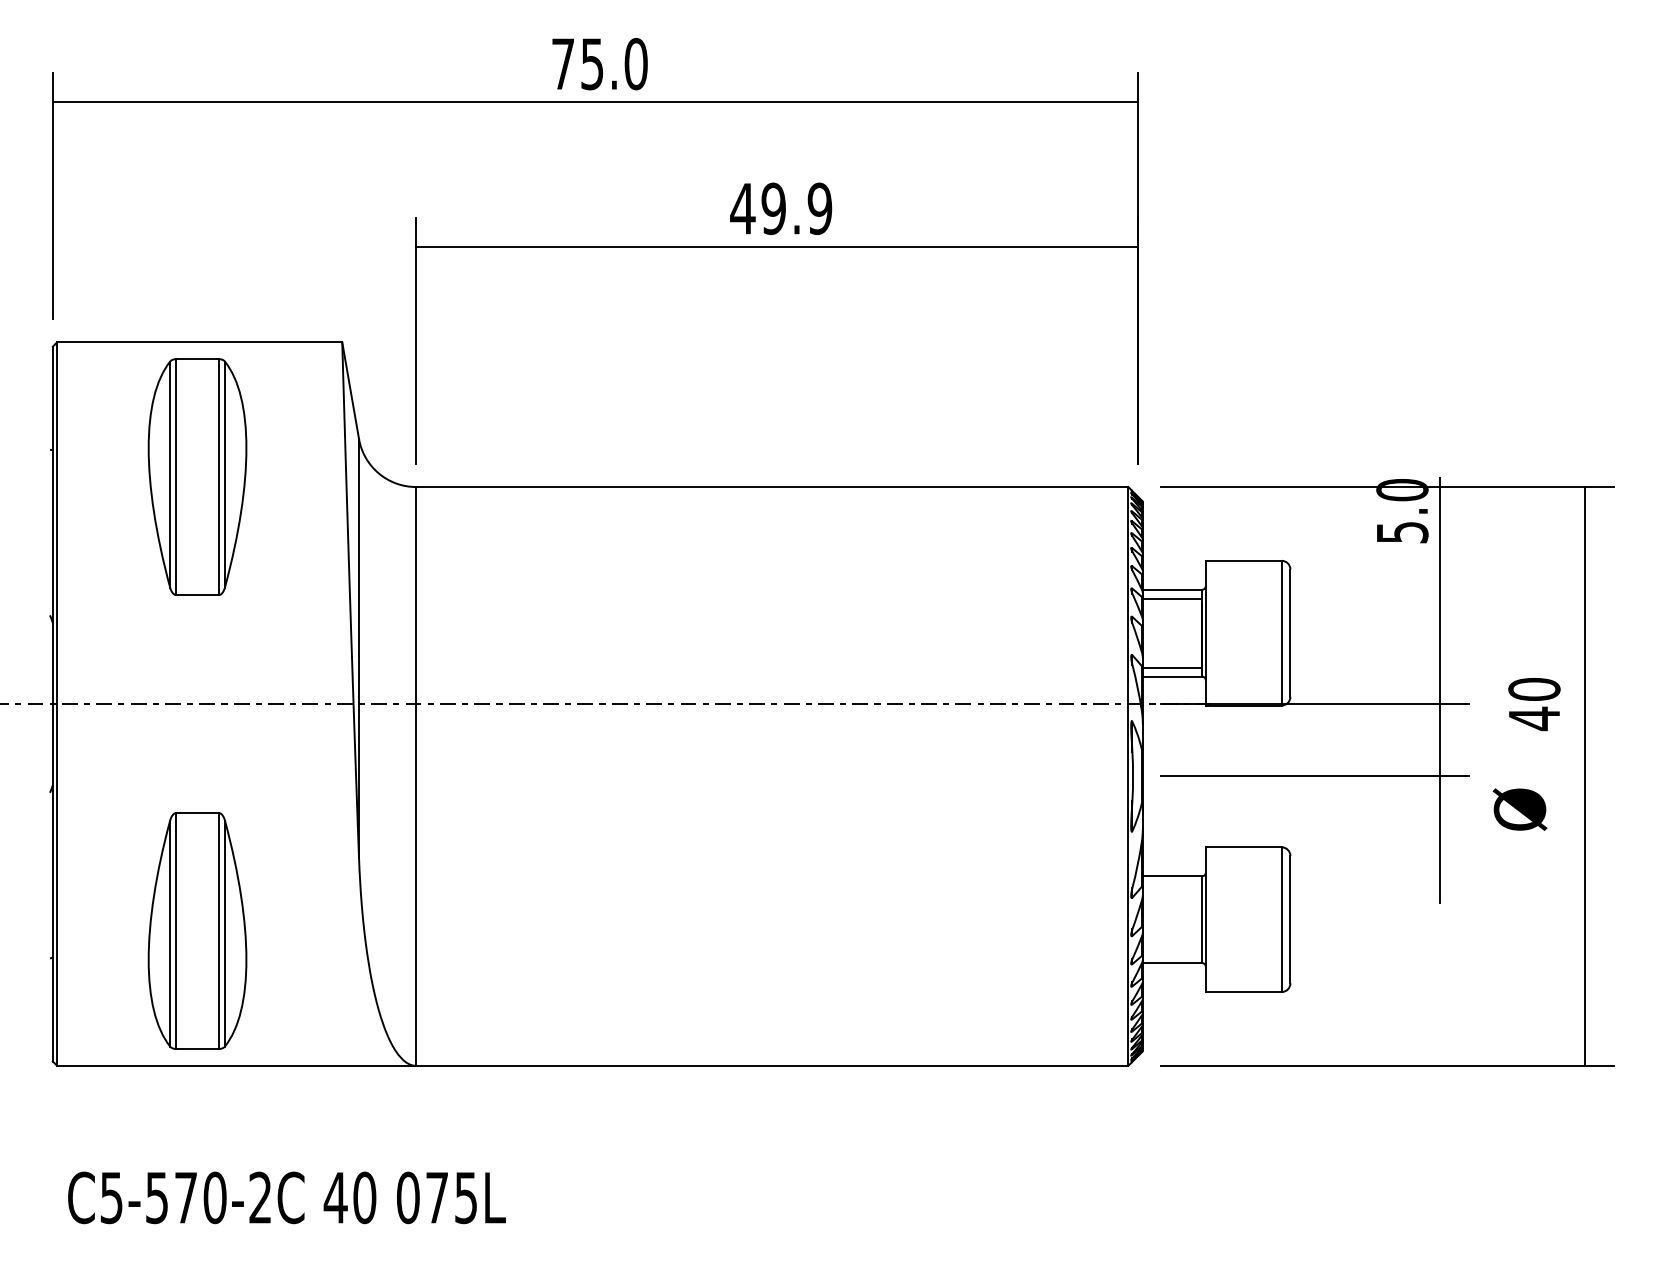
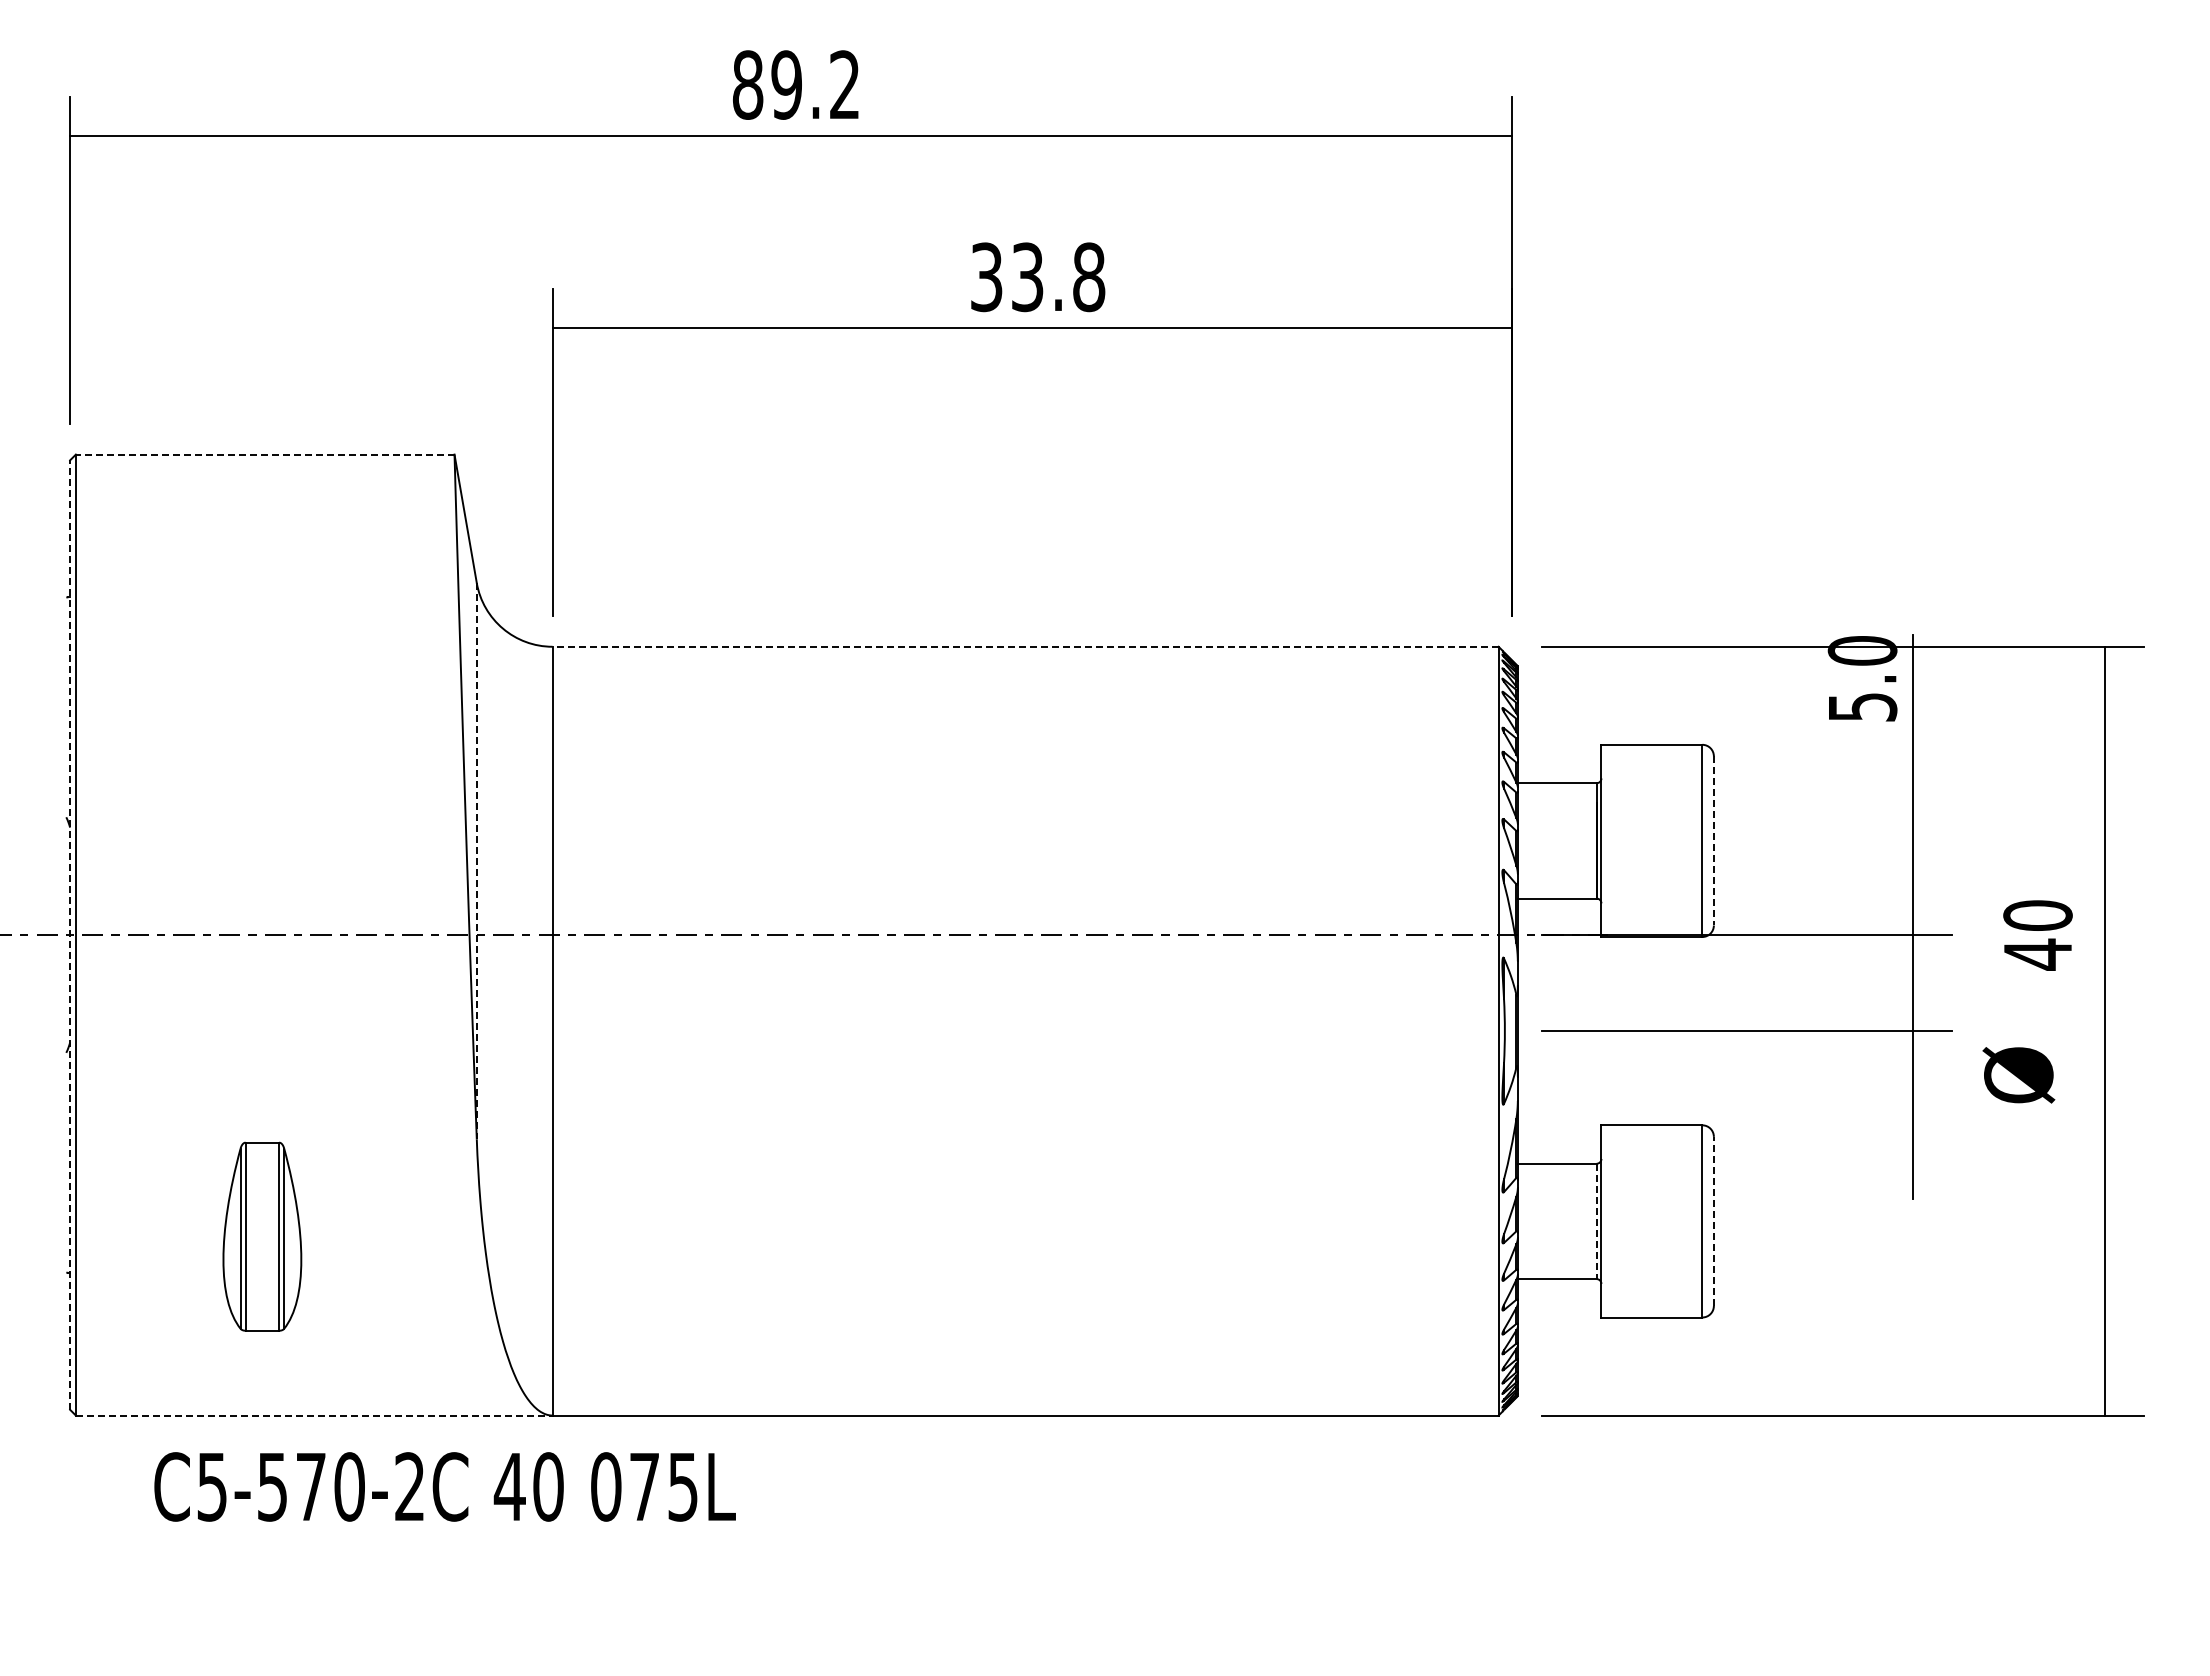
text: (599, 63) -> (796, 84), 75.0 -> 89.2
text: (781, 208) -> (1037, 277), 49.9 -> 33.8
line: (199, 342) -> (264, 454), solid -> dashed
part: (197, 477) -> (262, 633), removed
line: (772, 486) -> (1025, 646), solid -> dashed
line: (1171, 599) -> (1556, 795), removed
line: (1290, 632) -> (1713, 840), solid -> dashed
line: (358, 648) -> (476, 861), solid -> dashed
line: (1171, 667) -> (1556, 886), removed
line: (53, 704) -> (70, 935), solid -> dashed
line: (1202, 919) -> (1596, 1221), solid -> dashed
line: (1290, 919) -> (1713, 1221), solid -> dashed
part: (197, 931) -> (262, 1236), size x0.6
line: (236, 1065) -> (314, 1415), solid -> dashed
text: (286, 1197) -> (444, 1486), moved

